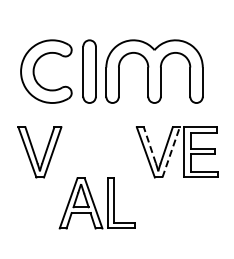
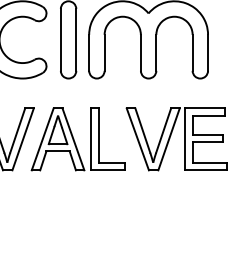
line: (149, 145) -> (142, 130), dashed -> solid
line: (171, 152) -> (169, 139), dashed -> solid
part: (96, 203) -> (77, 139), moved

